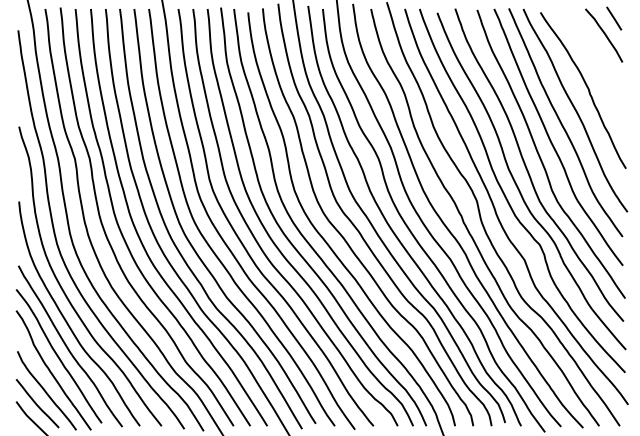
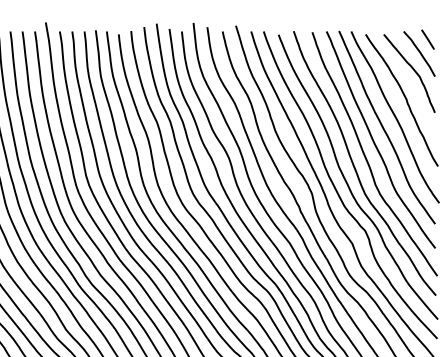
curve: (596, 54) -> (413, 69), added

